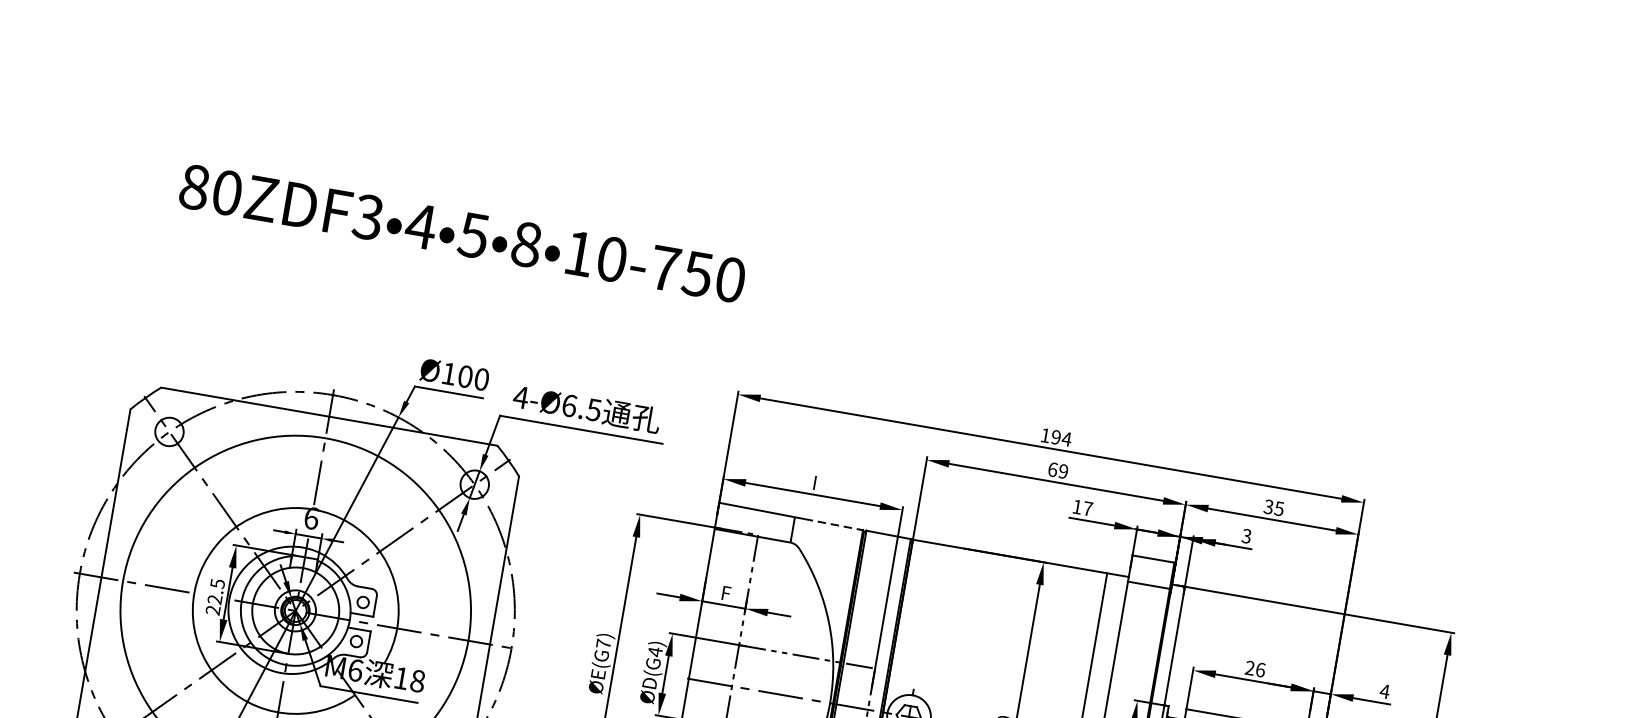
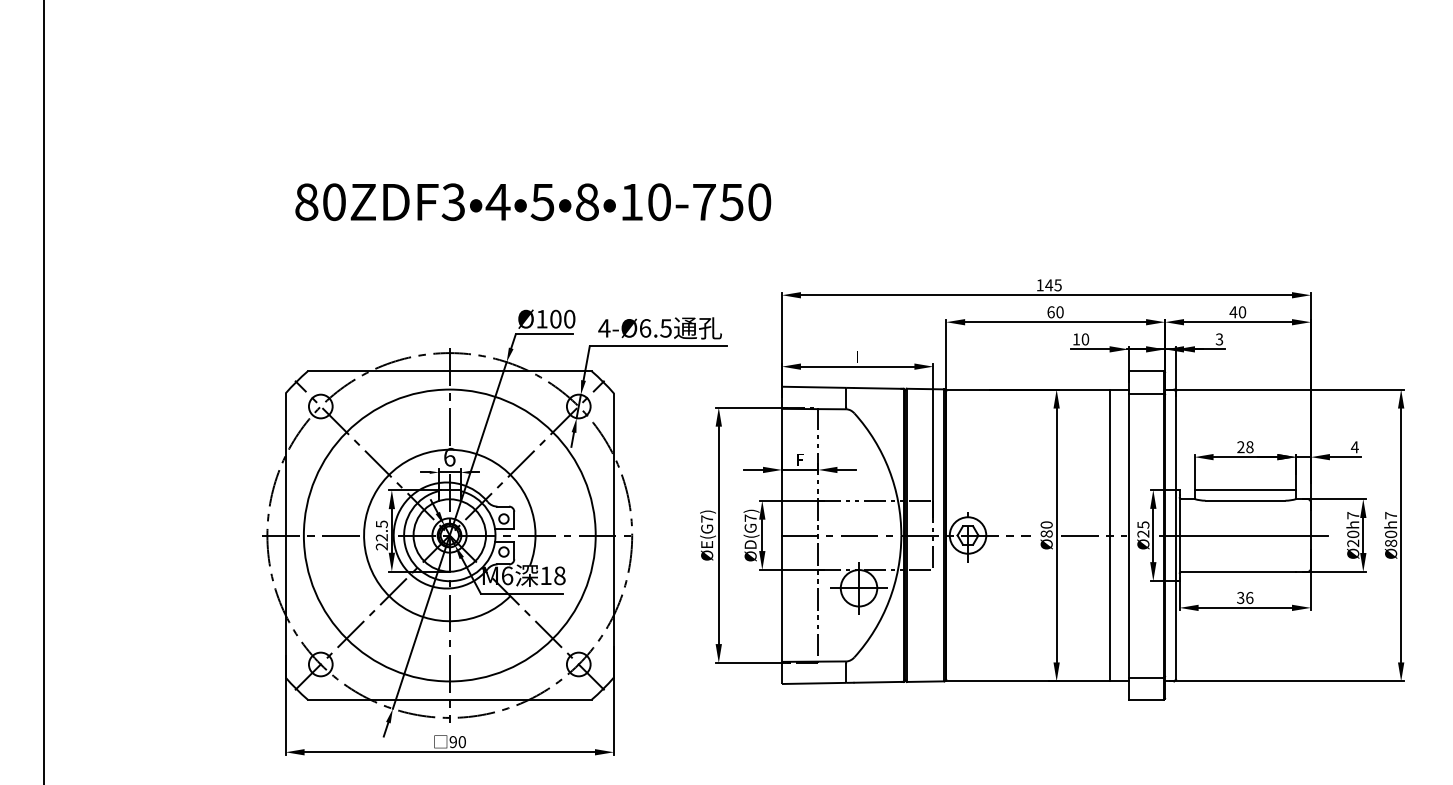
text: (1061, 438) -> (1053, 285), 194 -> 145
text: (1062, 471) -> (1059, 312), 69 -> 60
text: (1088, 508) -> (1085, 339), 17 -> 10
text: (1273, 508) -> (1237, 312), 35 -> 40
line: (833, 524) -> (878, 388), dashed -> solid
text: (655, 652) -> (750, 518), D(G4) -> D(G7)
text: (1260, 669) -> (1249, 446), 26 -> 28

